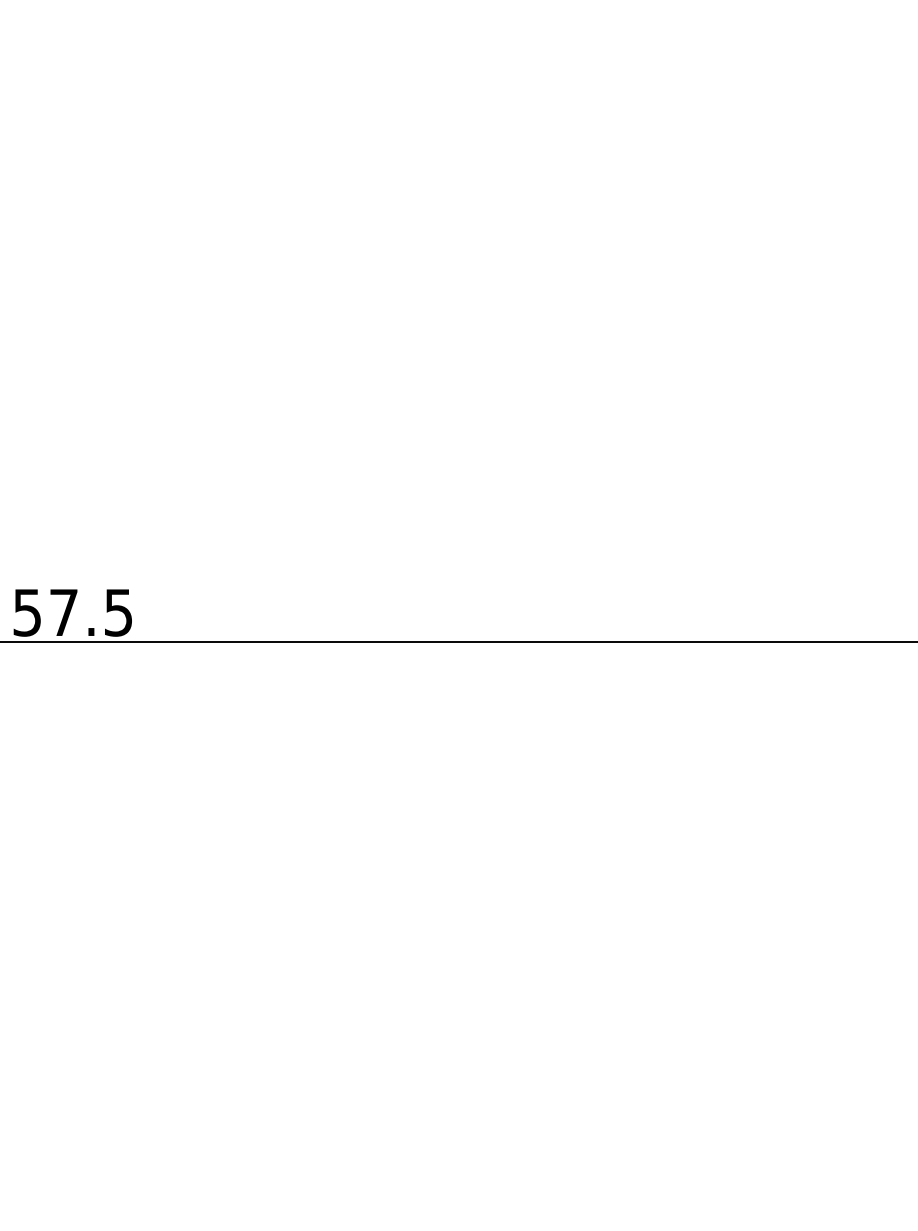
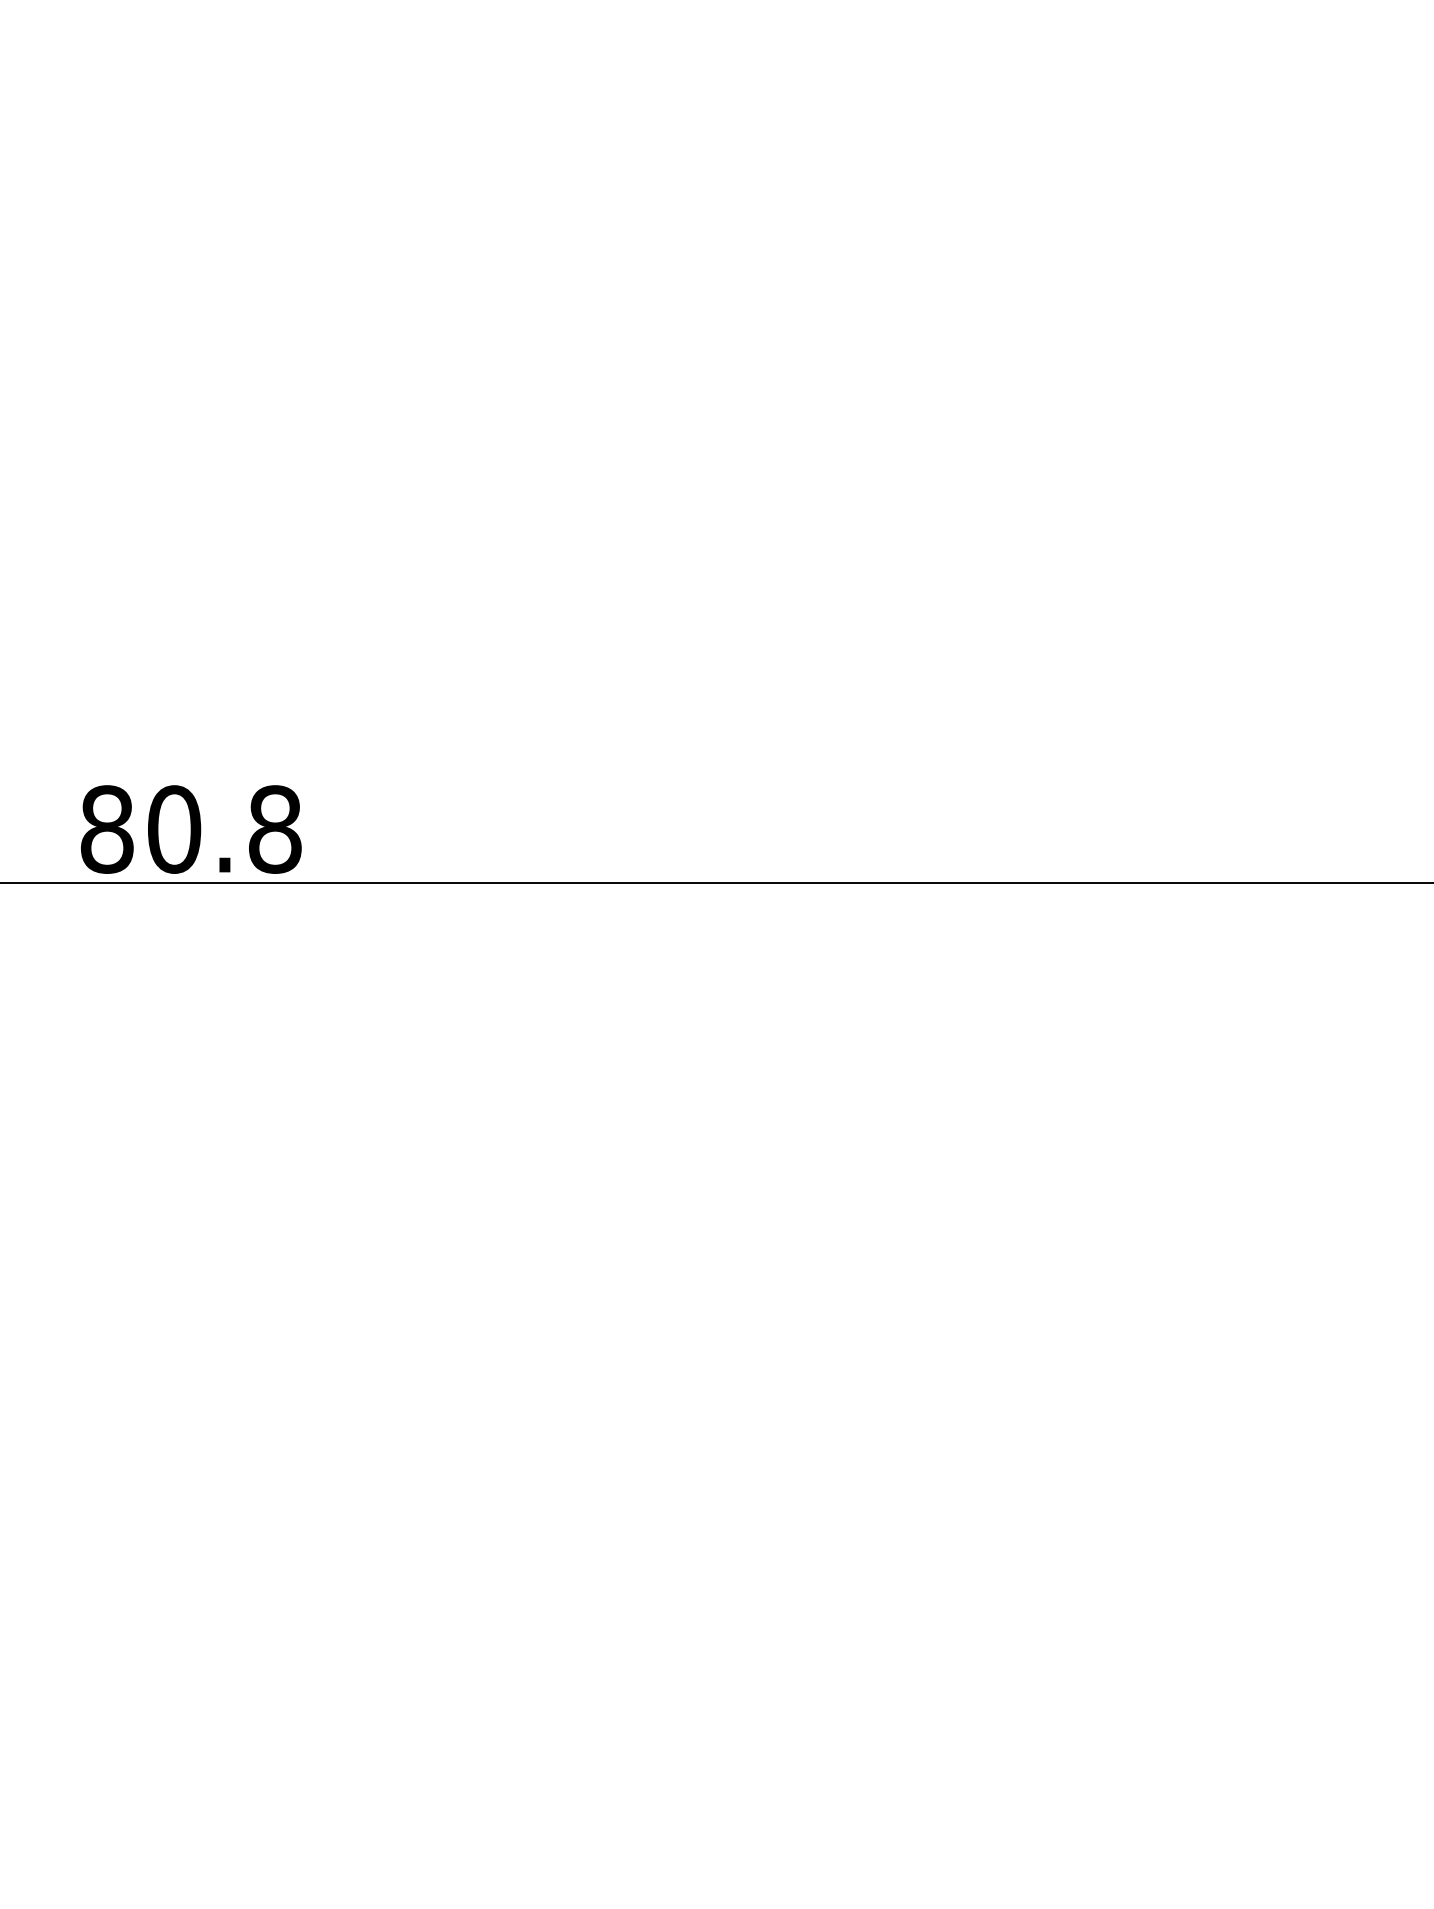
text: (73, 612) -> (191, 829), 57.5 -> 80.8

